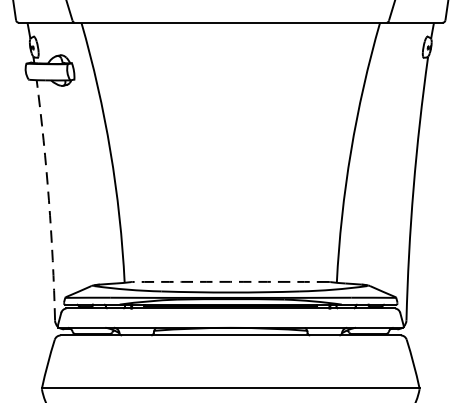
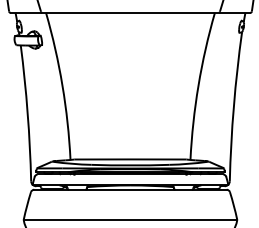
arc: (48, 200) -> (27, 113), dashed -> solid
arc: (230, 281) -> (130, 159), dashed -> solid

